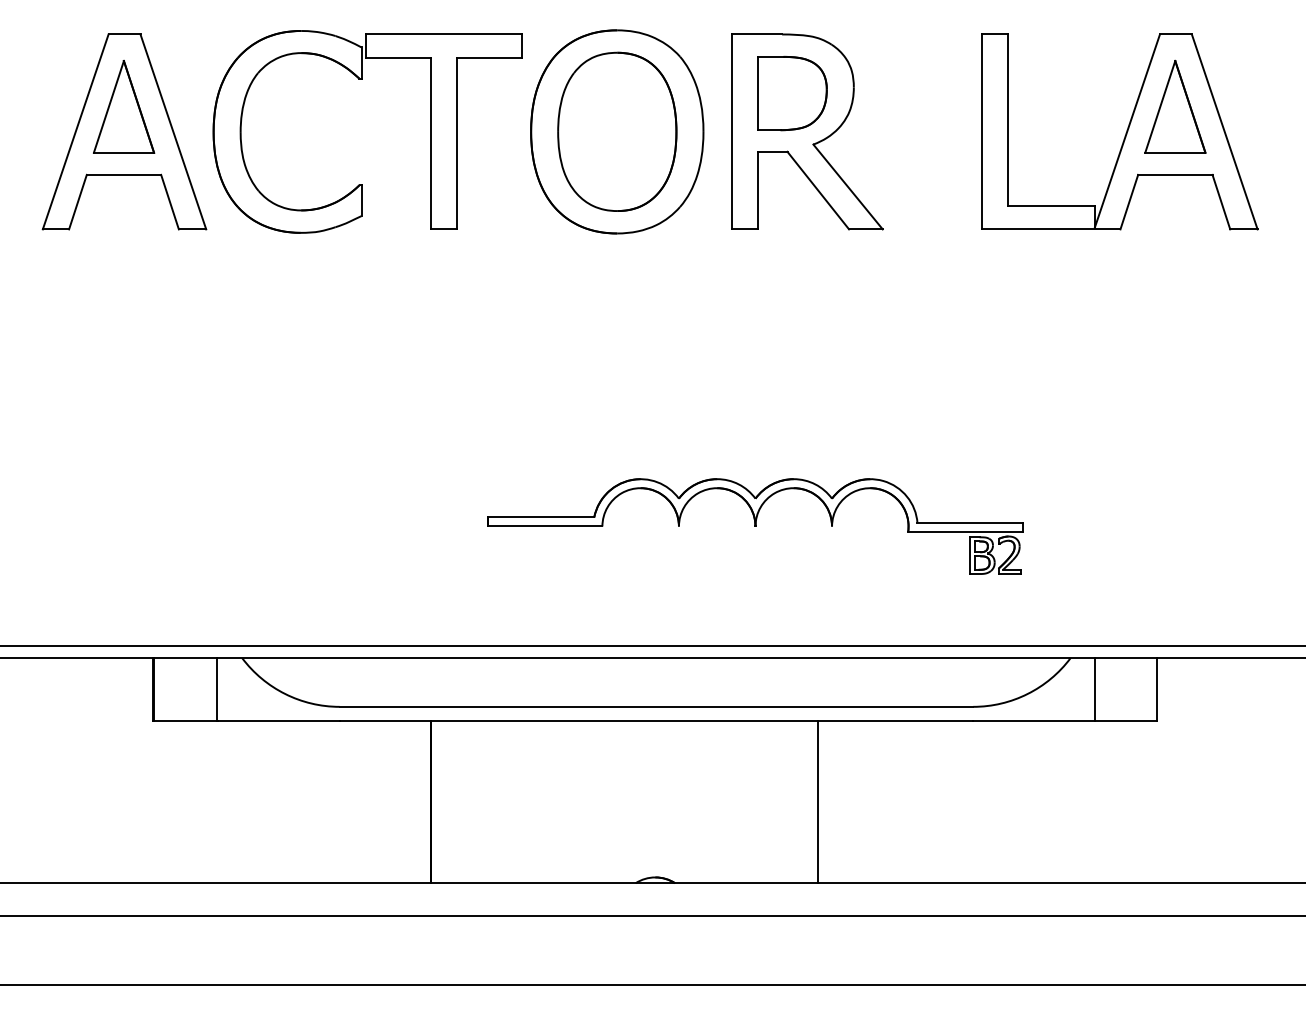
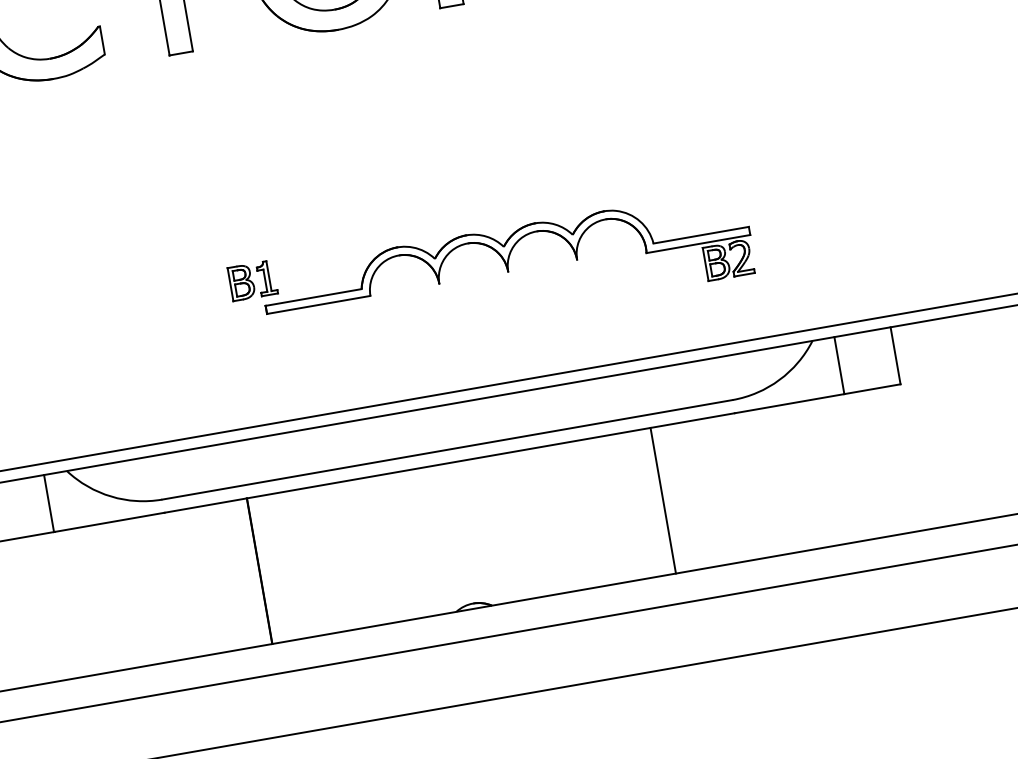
part: (478, 487) -> (252, 280), added
line: (817, 802) -> (663, 500), moved

